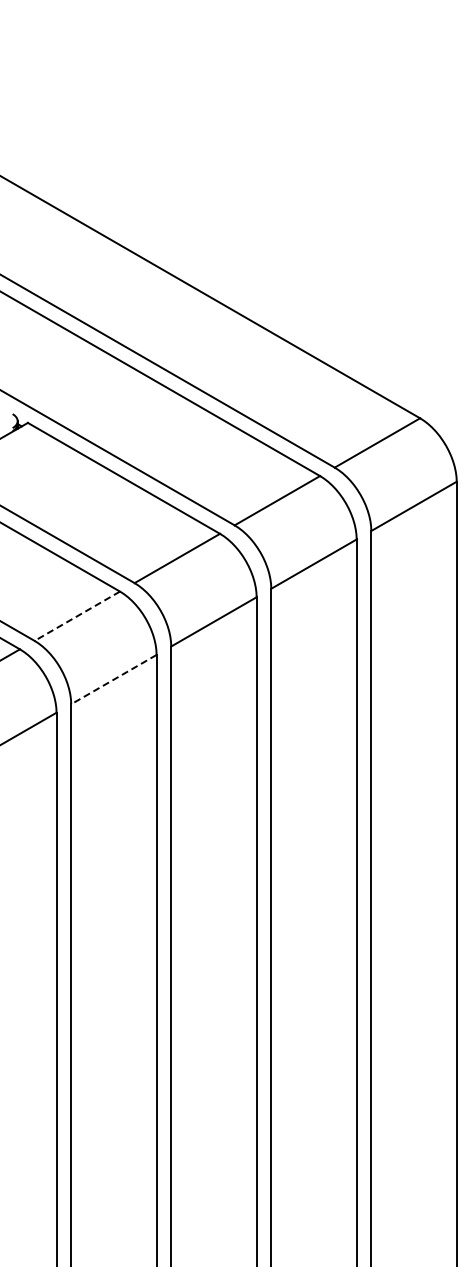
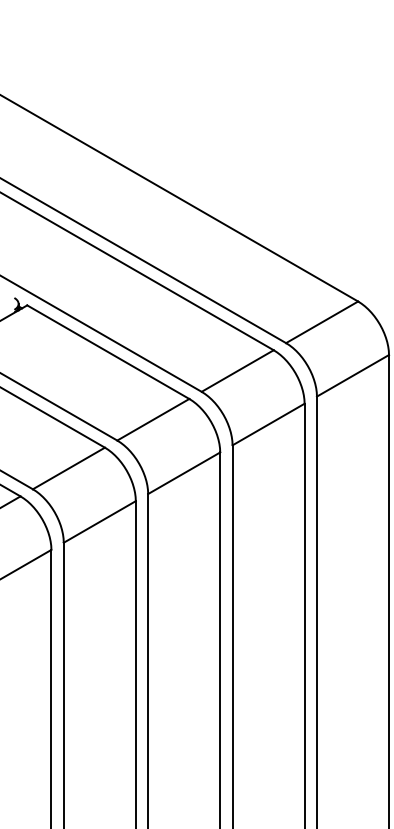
line: (76, 616) -> (68, 468), dashed -> solid
line: (113, 679) -> (99, 521), dashed -> solid

